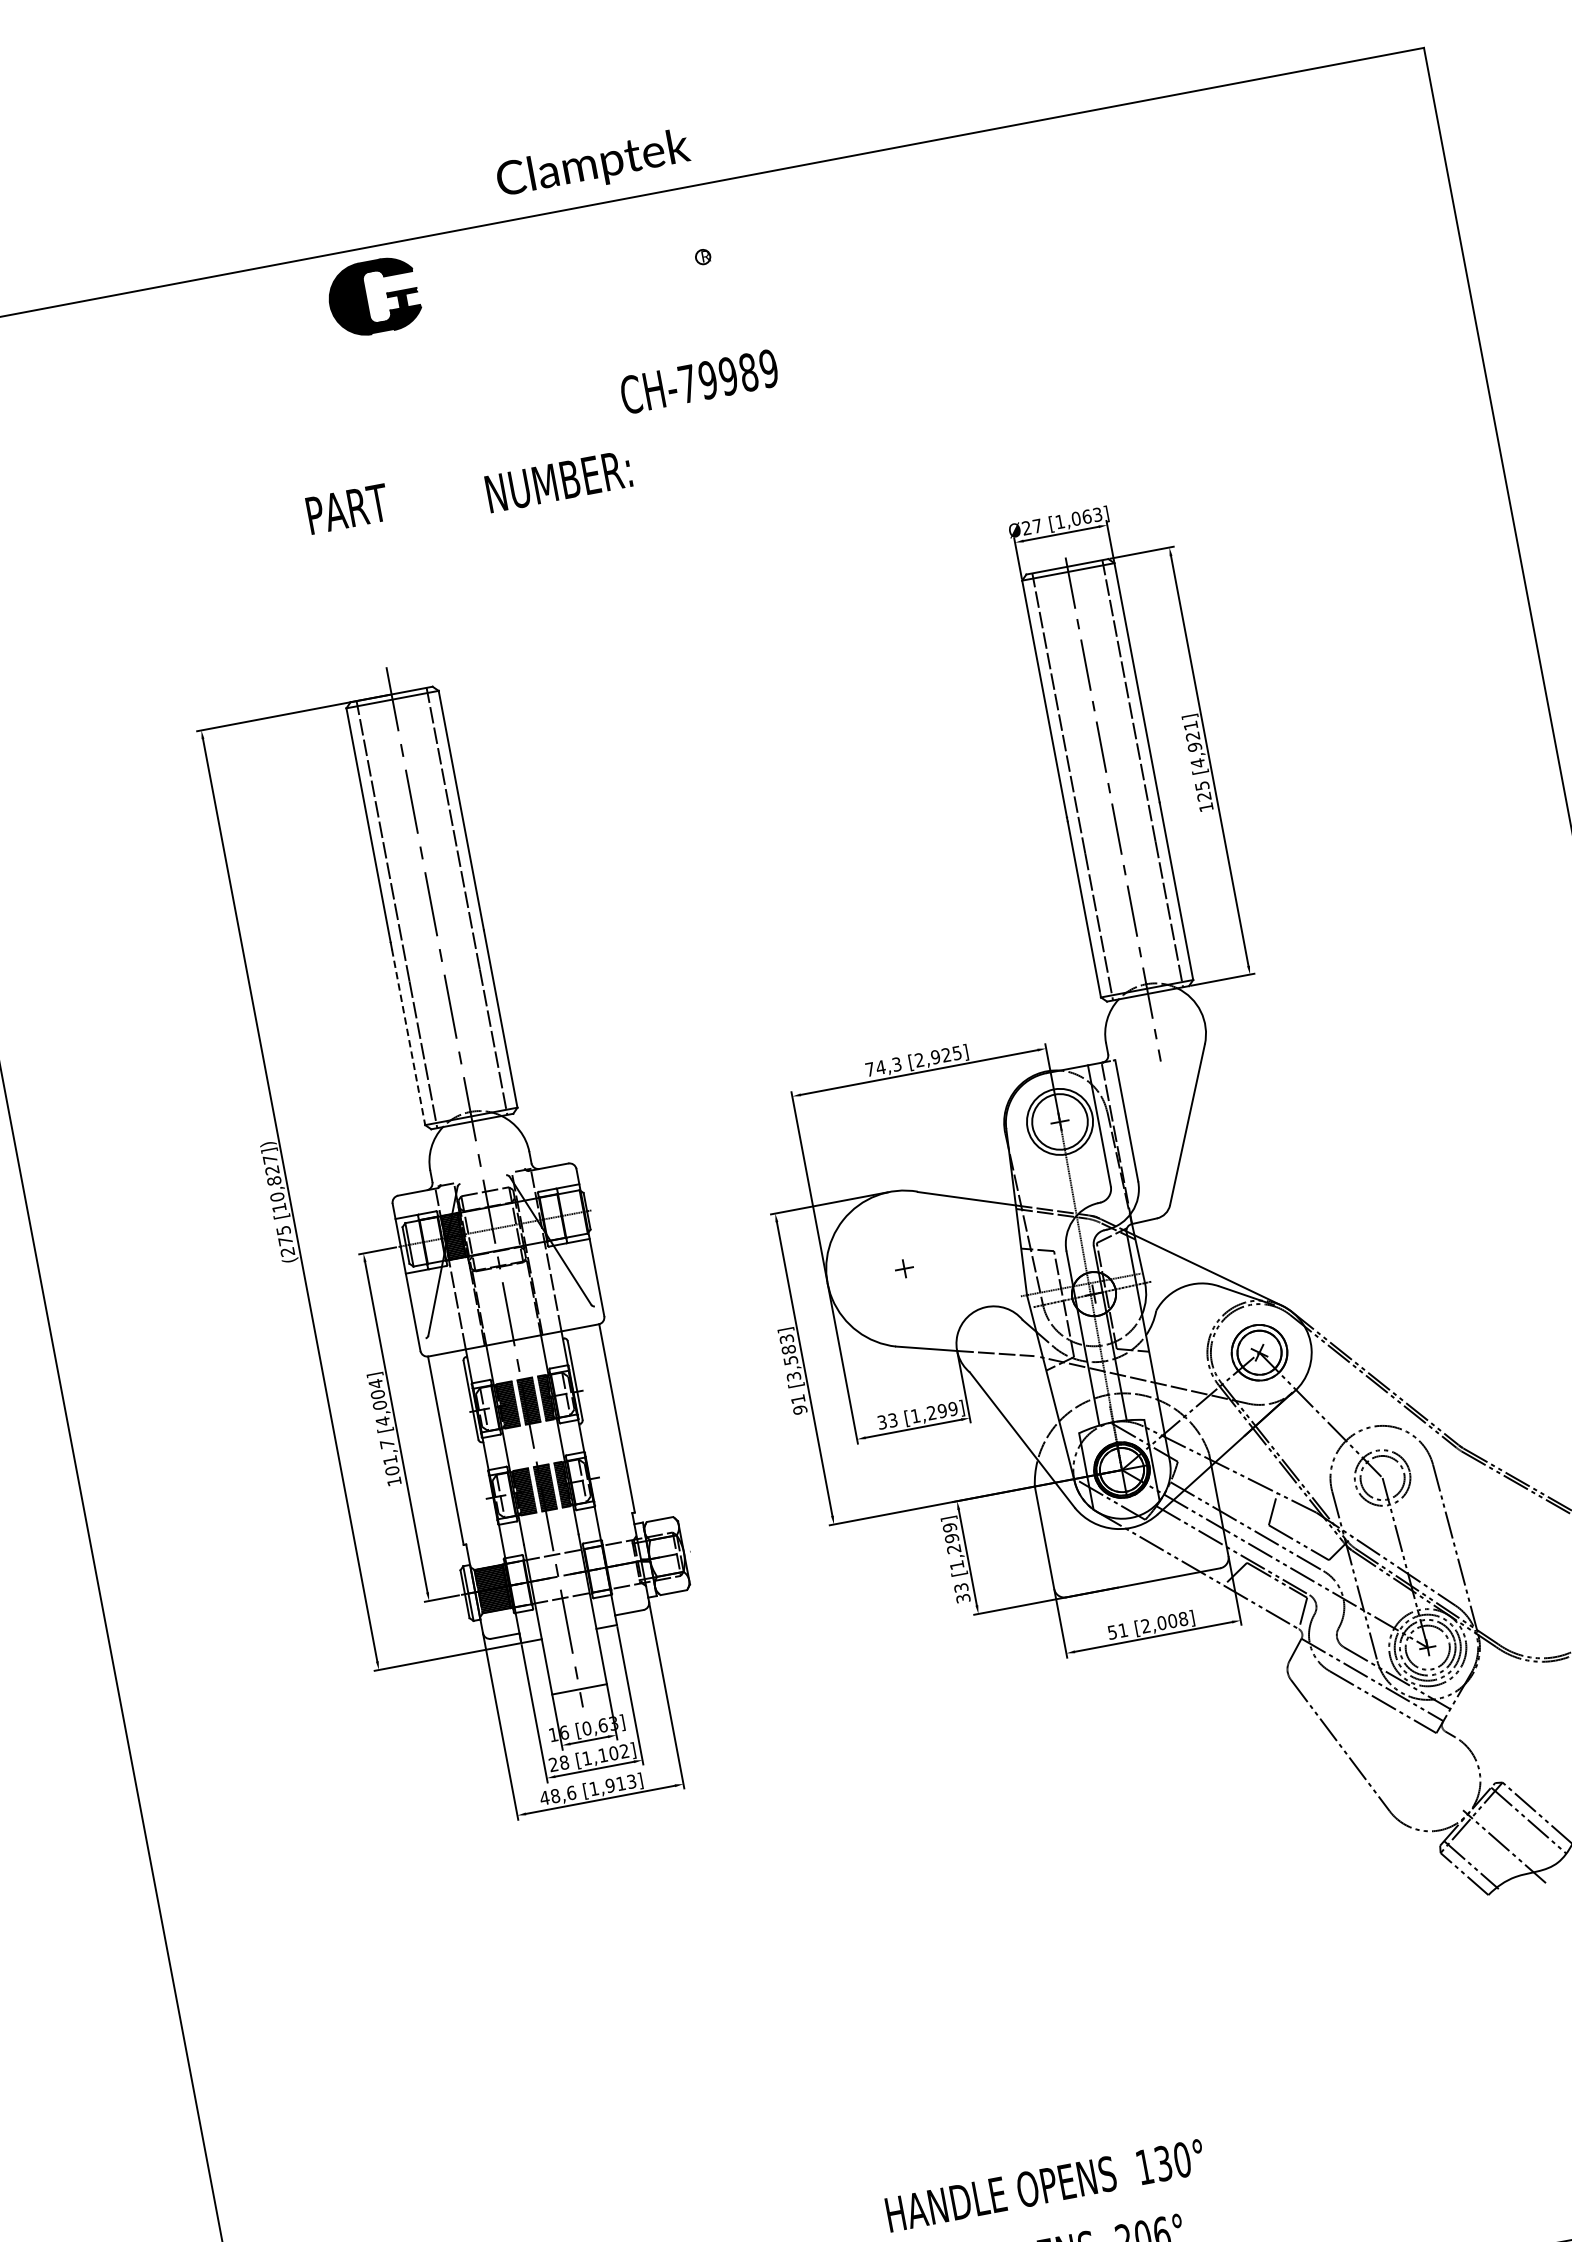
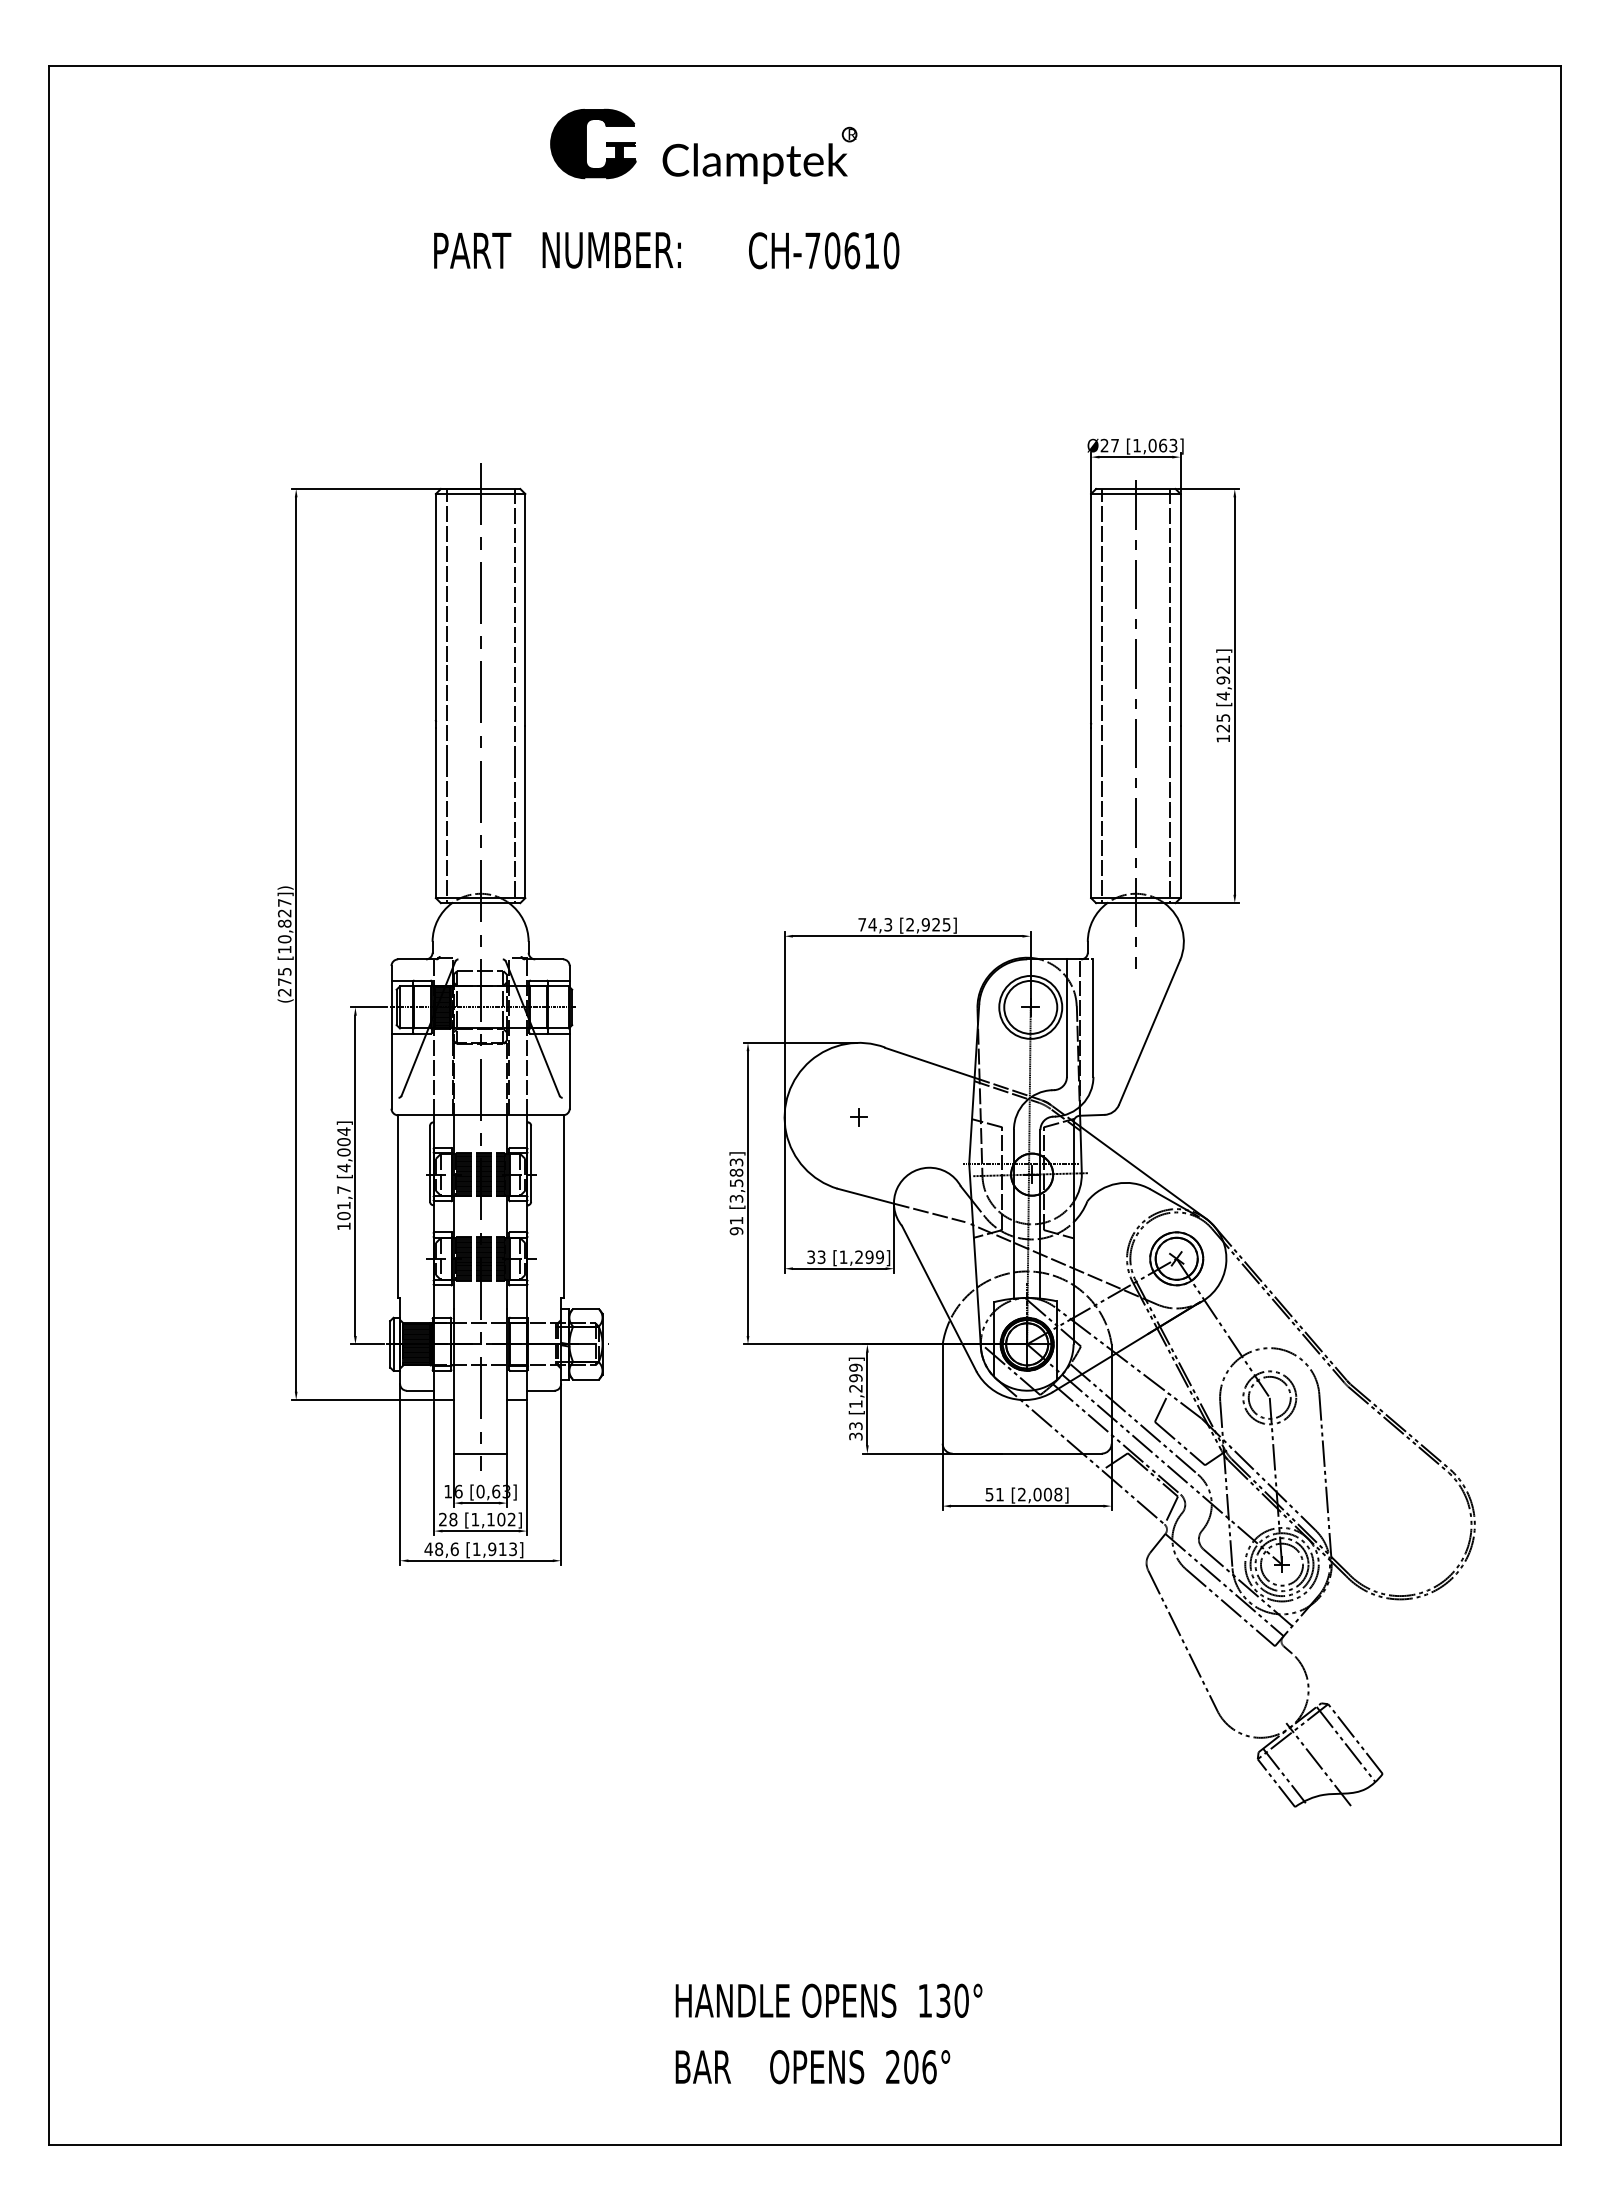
text: (592, 165) -> (754, 163), moved
part: (366, 298) -> (586, 143), moved
text: (737, 374) -> (861, 250), CH-79989 -> CH-70610
text: (558, 481) -> (611, 250), moved
text: (347, 508) -> (472, 250), moved
line: (408, 1037) -> (435, 813), dashed -> solid

